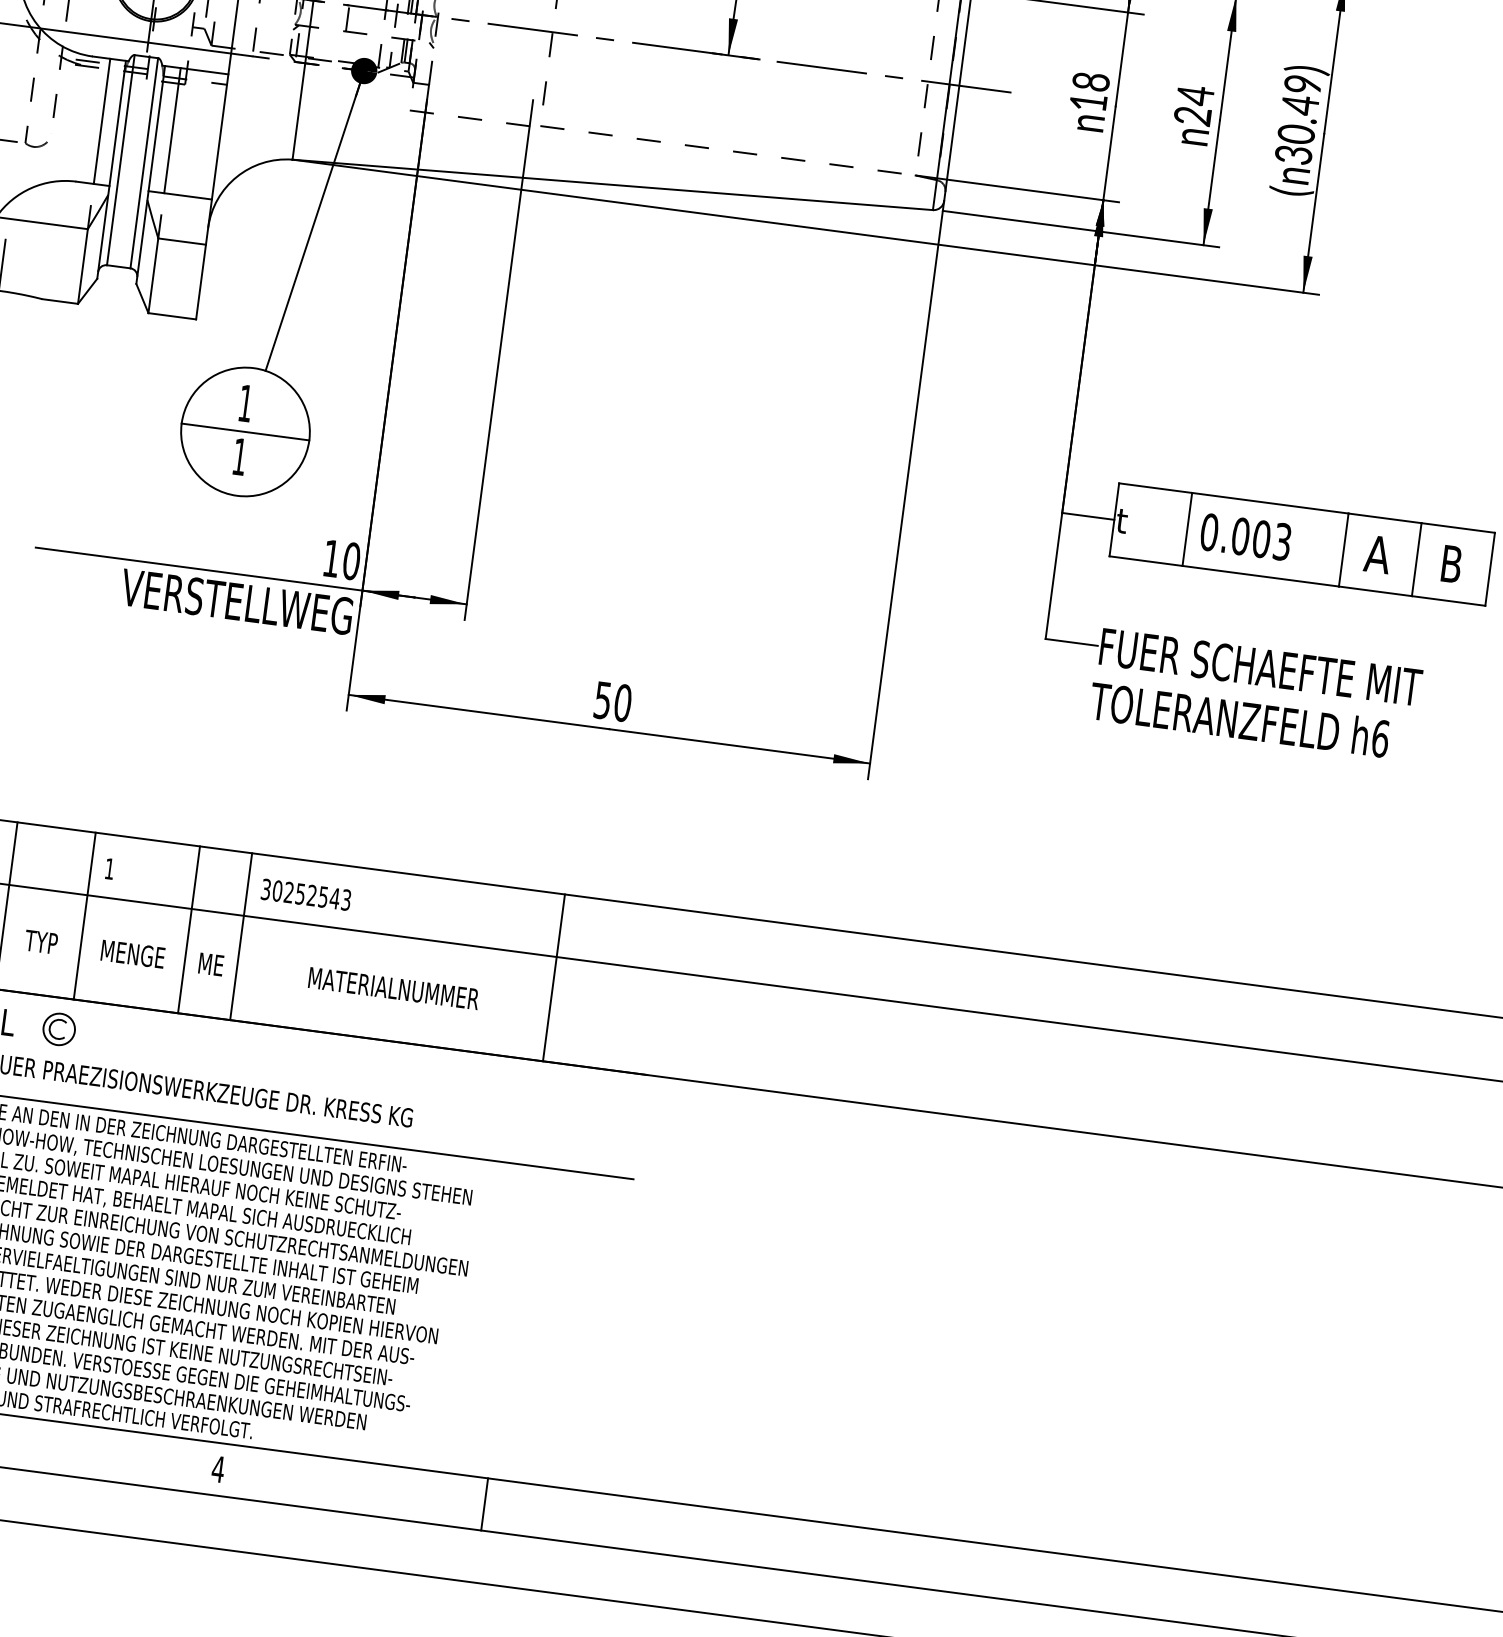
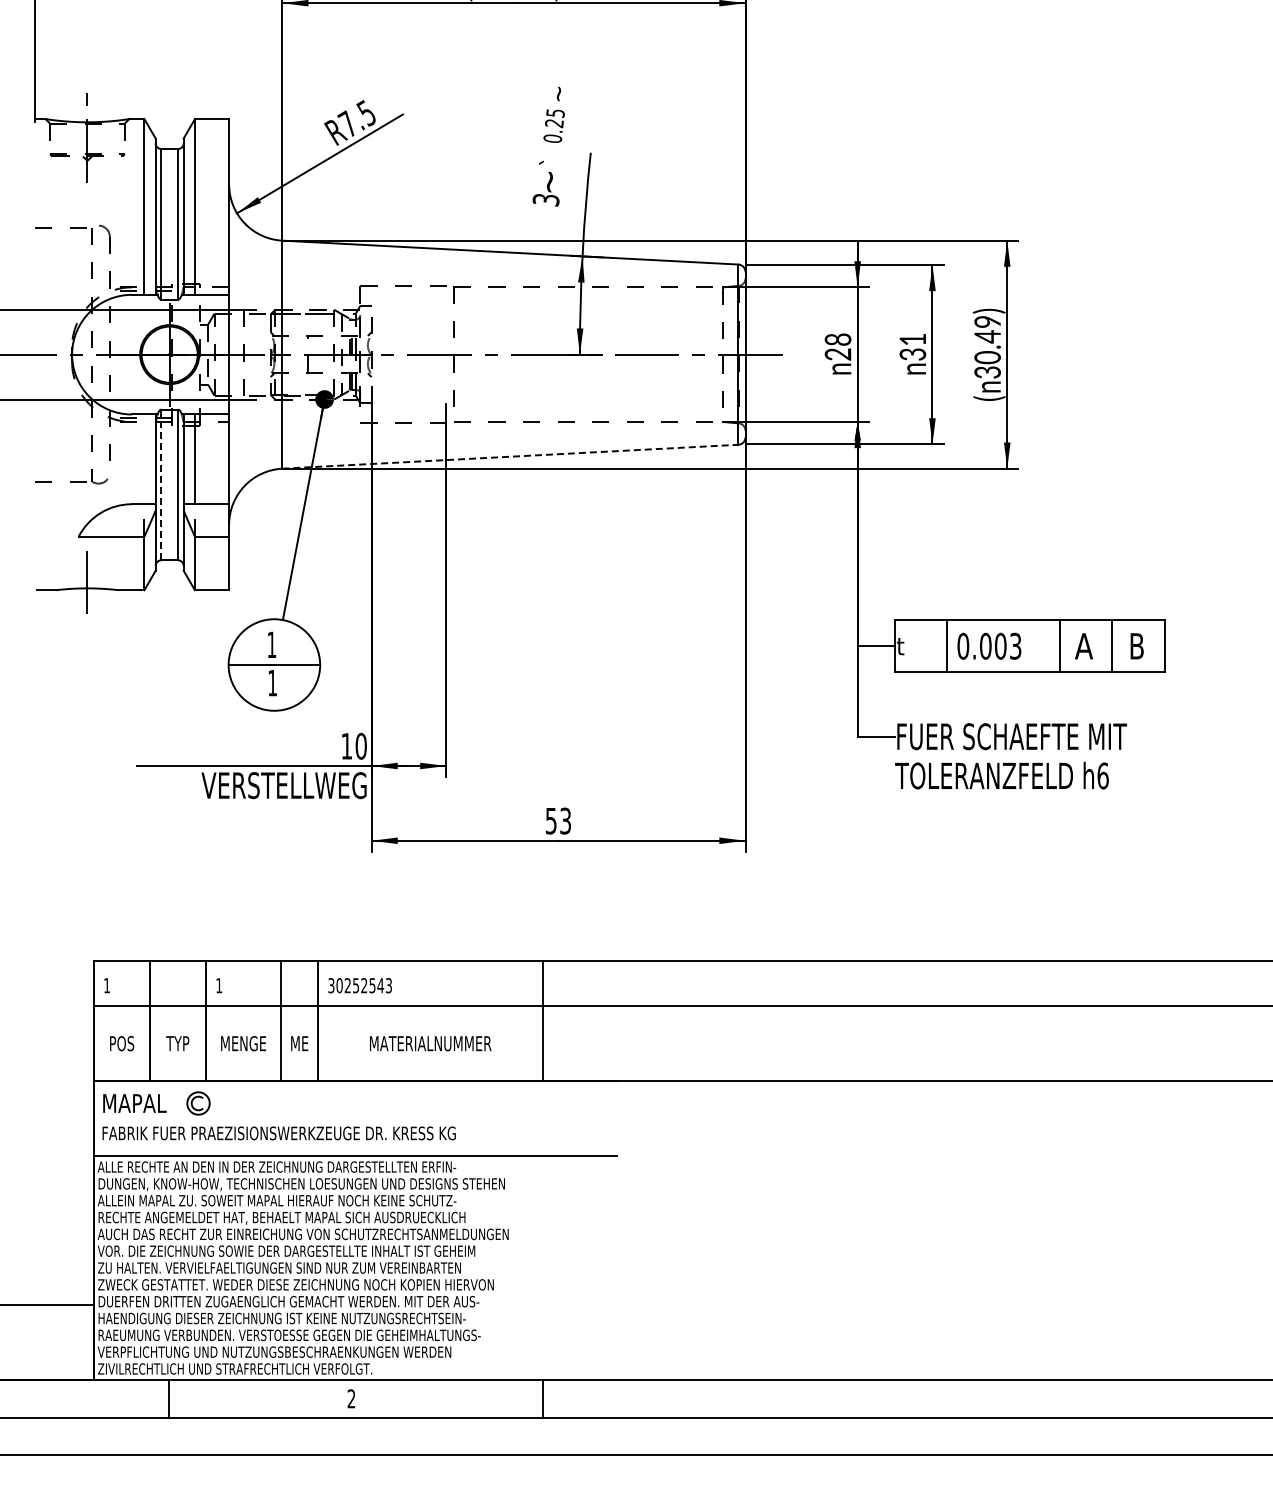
text: (1087, 102) -> (837, 354), 18 -> 28
text: (1193, 105) -> (912, 346), 24 -> 31
line: (102, 121) -> (144, 459), removed
line: (121, 159) -> (161, 484), solid -> dashed
line: (612, 184) -> (510, 456), solid -> dashed
text: (622, 702) -> (565, 820), 50 -> 53
text: (218, 1468) -> (351, 1398), 4 -> 2

